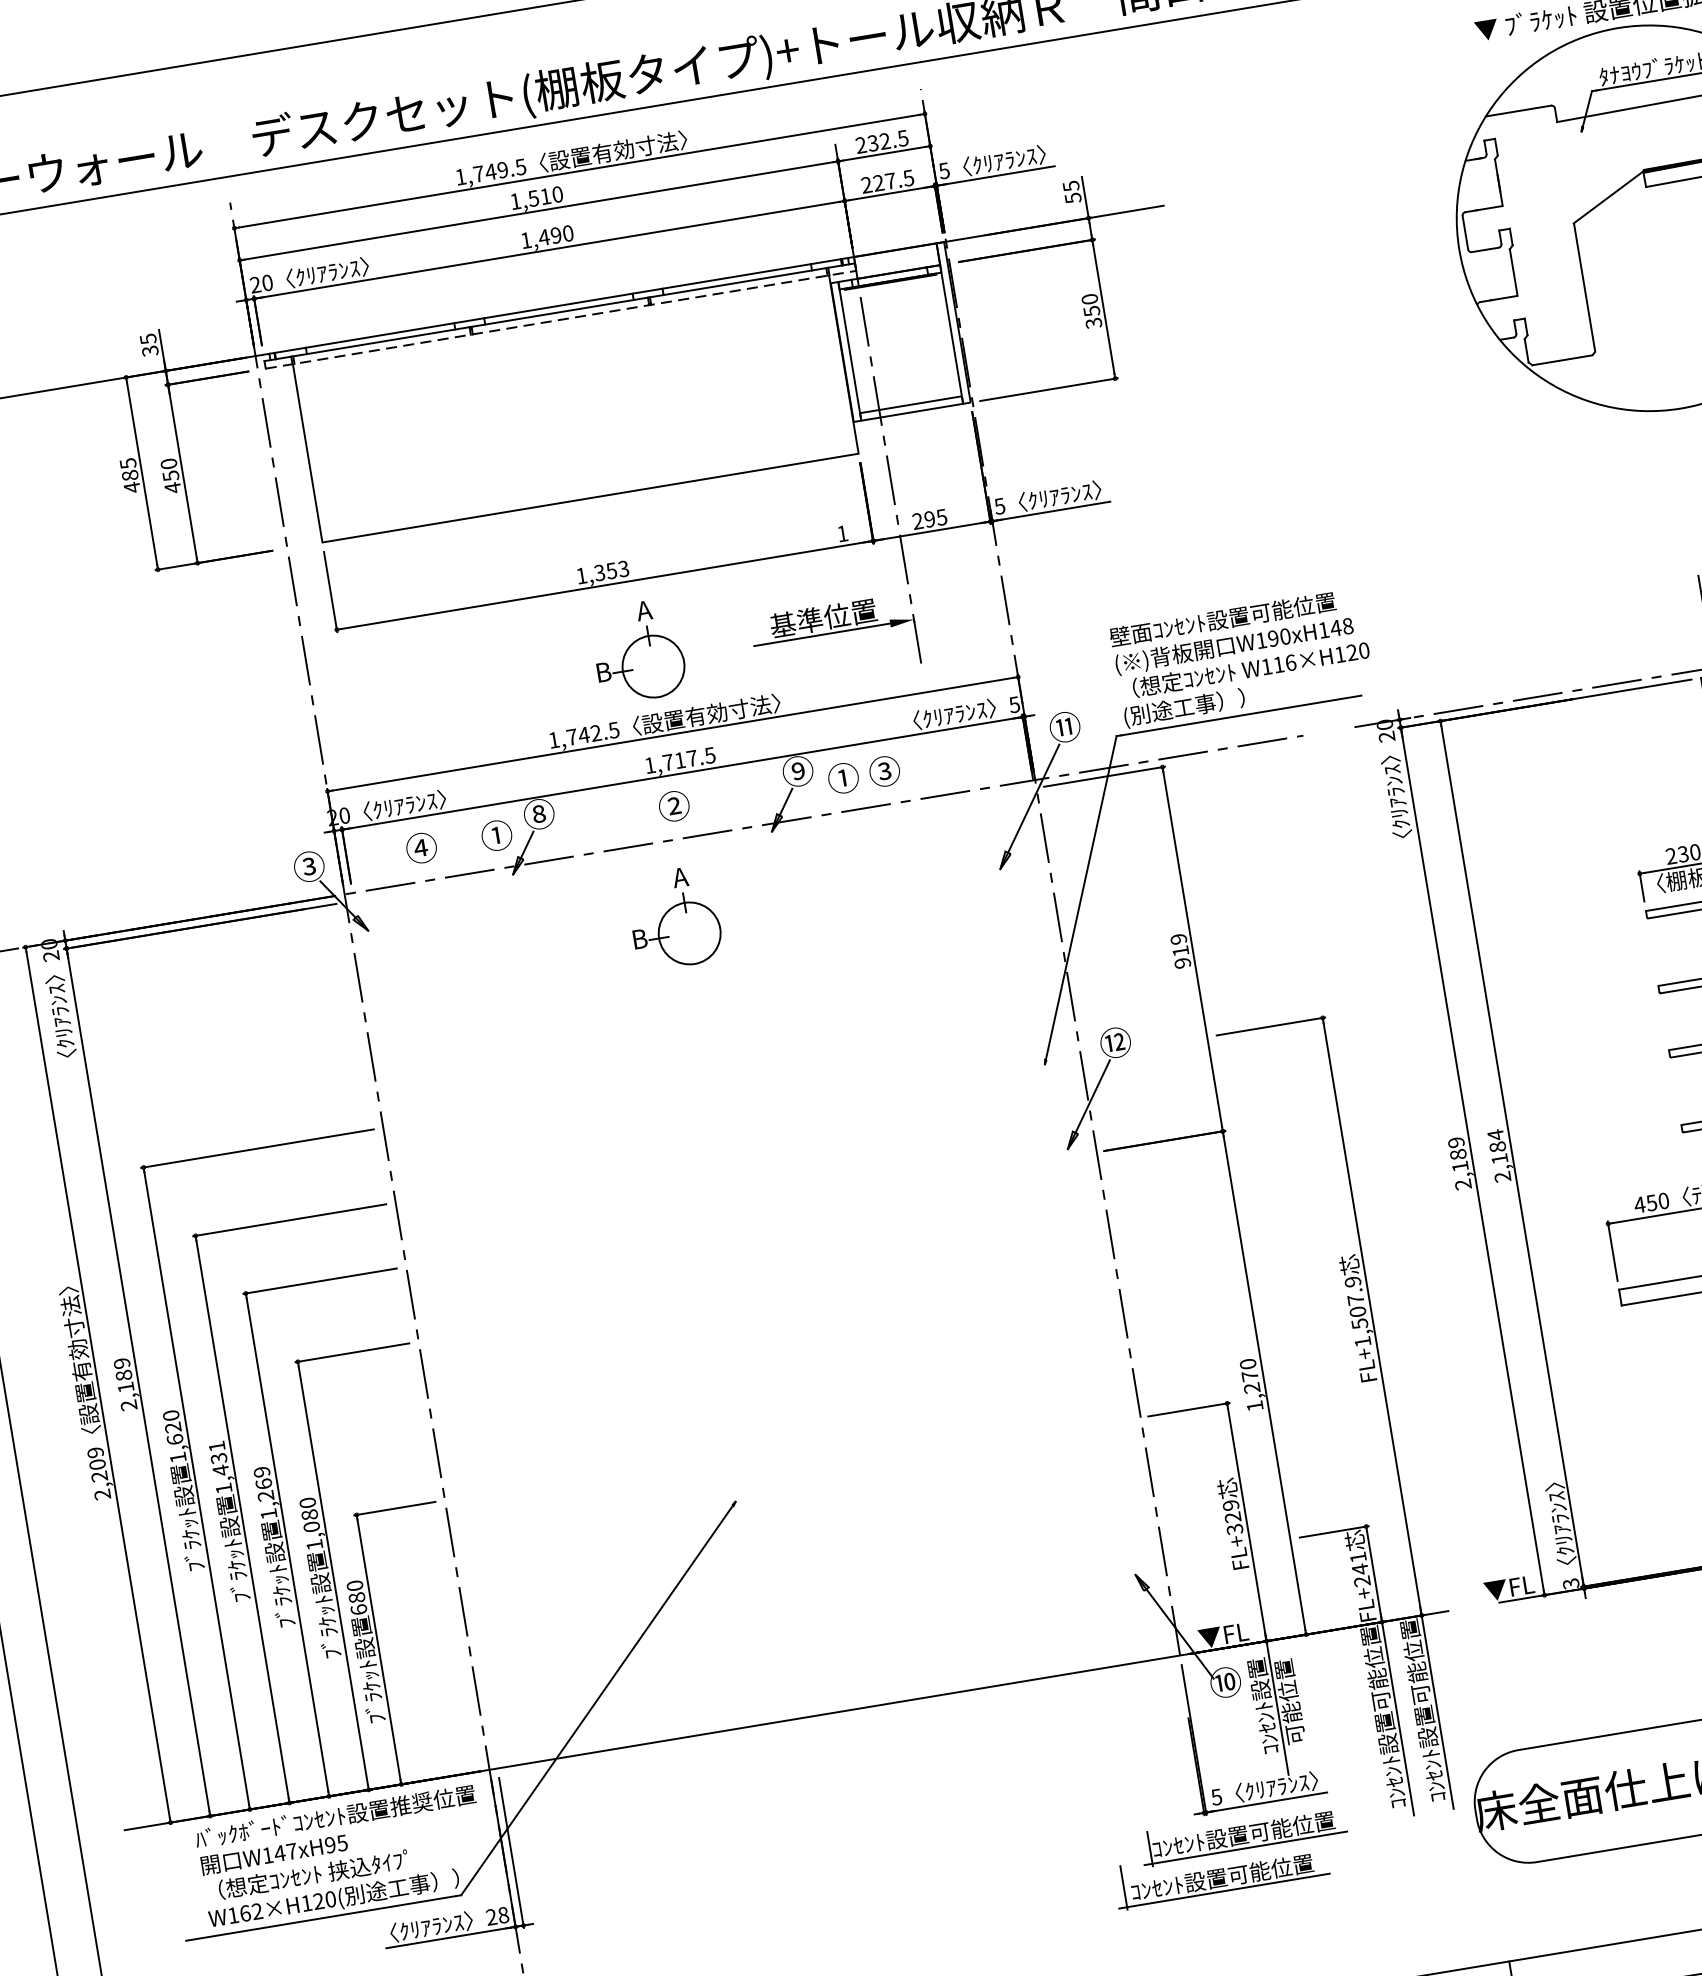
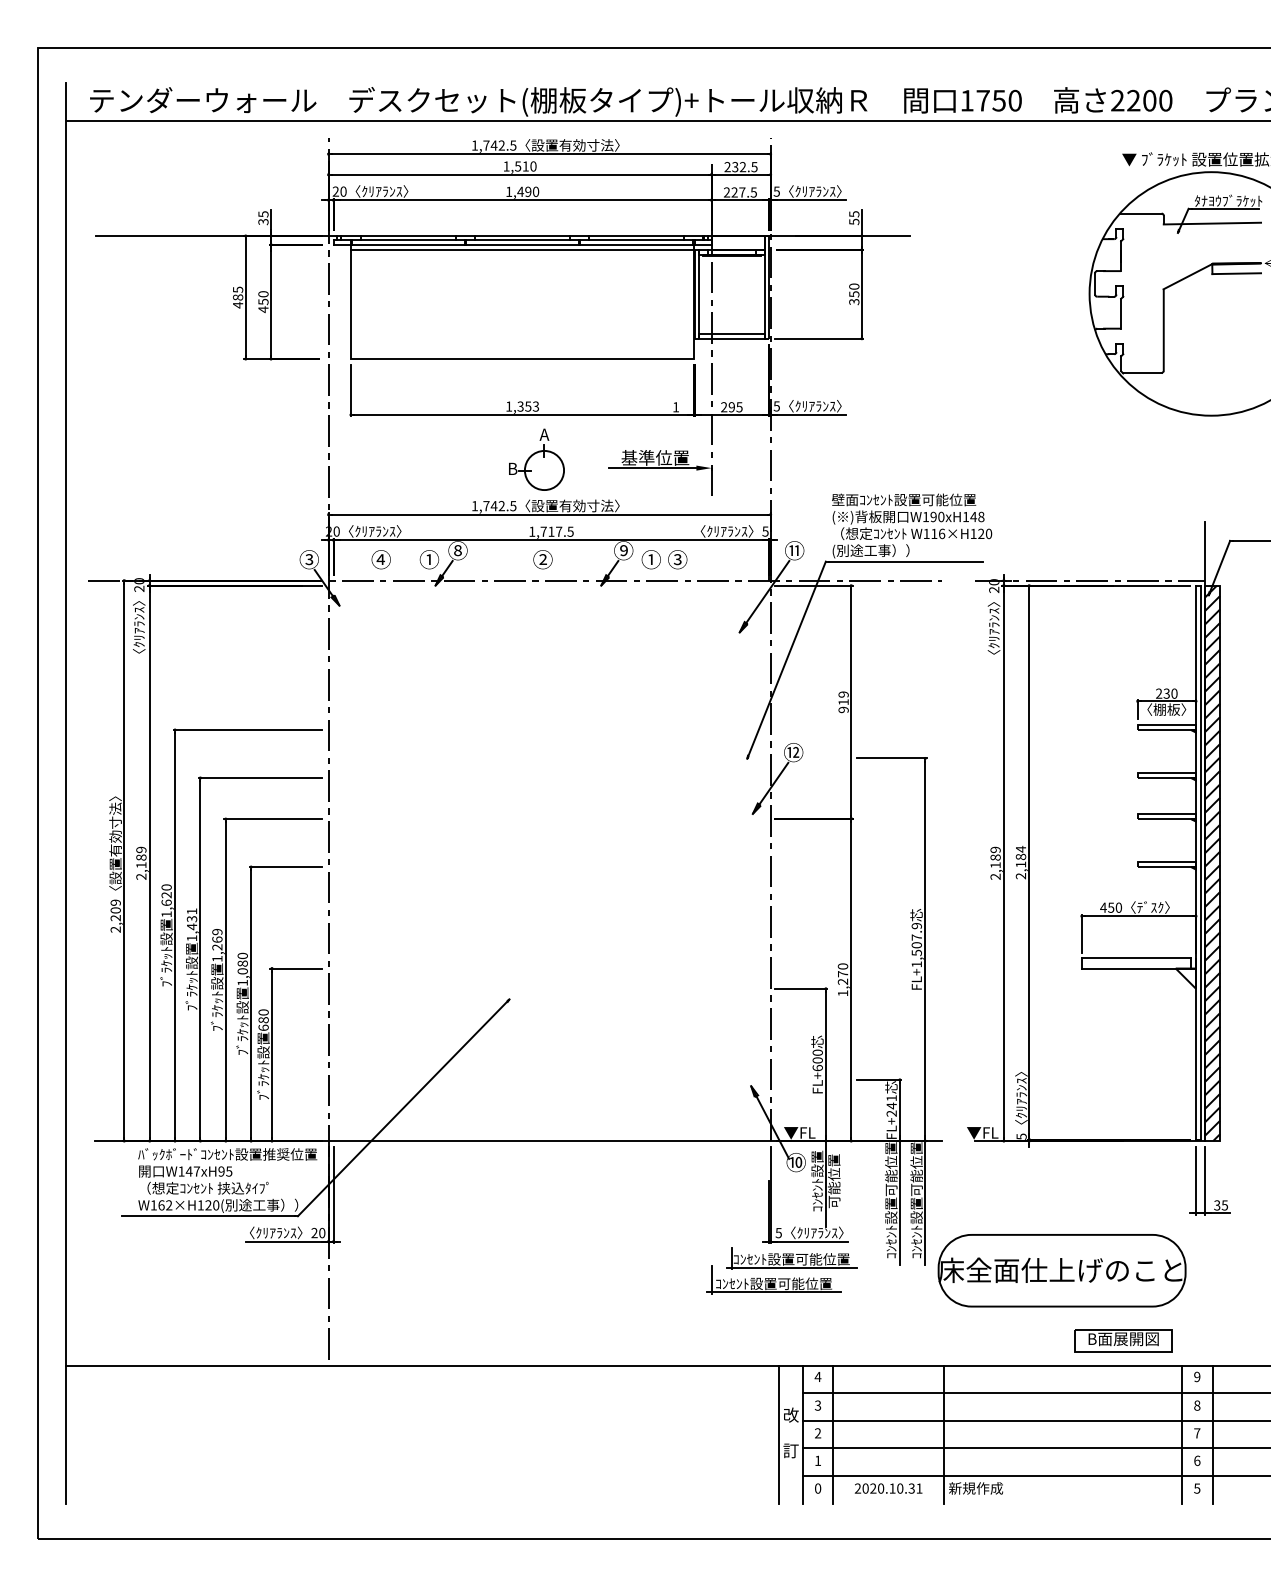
text: (502, 170) -> (501, 145), 1,749.5 -> 1,742.5
line: (562, 318) -> (523, 244), dashed -> solid
line: (562, 327) -> (522, 249), added
part: (674, 918) -> (531, 629), removed
text: (1232, 1517) -> (817, 1060), FL+329 -> FL+600
text: (1569, 1583) -> (1020, 1136), 3 -> 5
text: (503, 1914) -> (322, 1232), 28 -> 20

